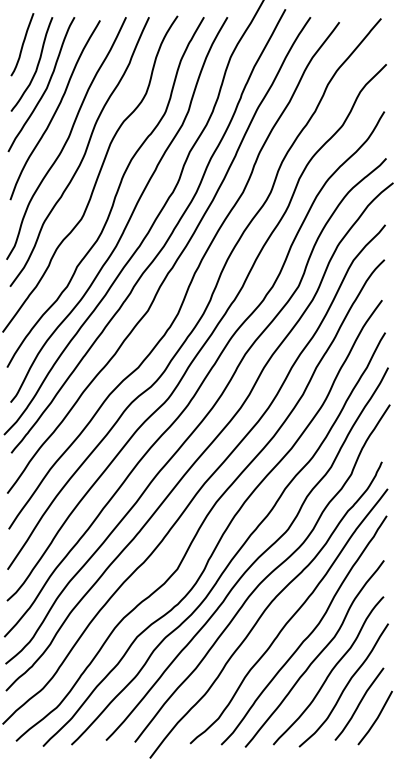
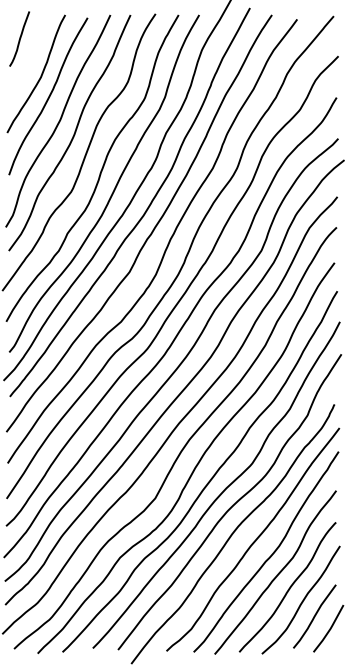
curve: (37, 63) -> (32, 55), removed

